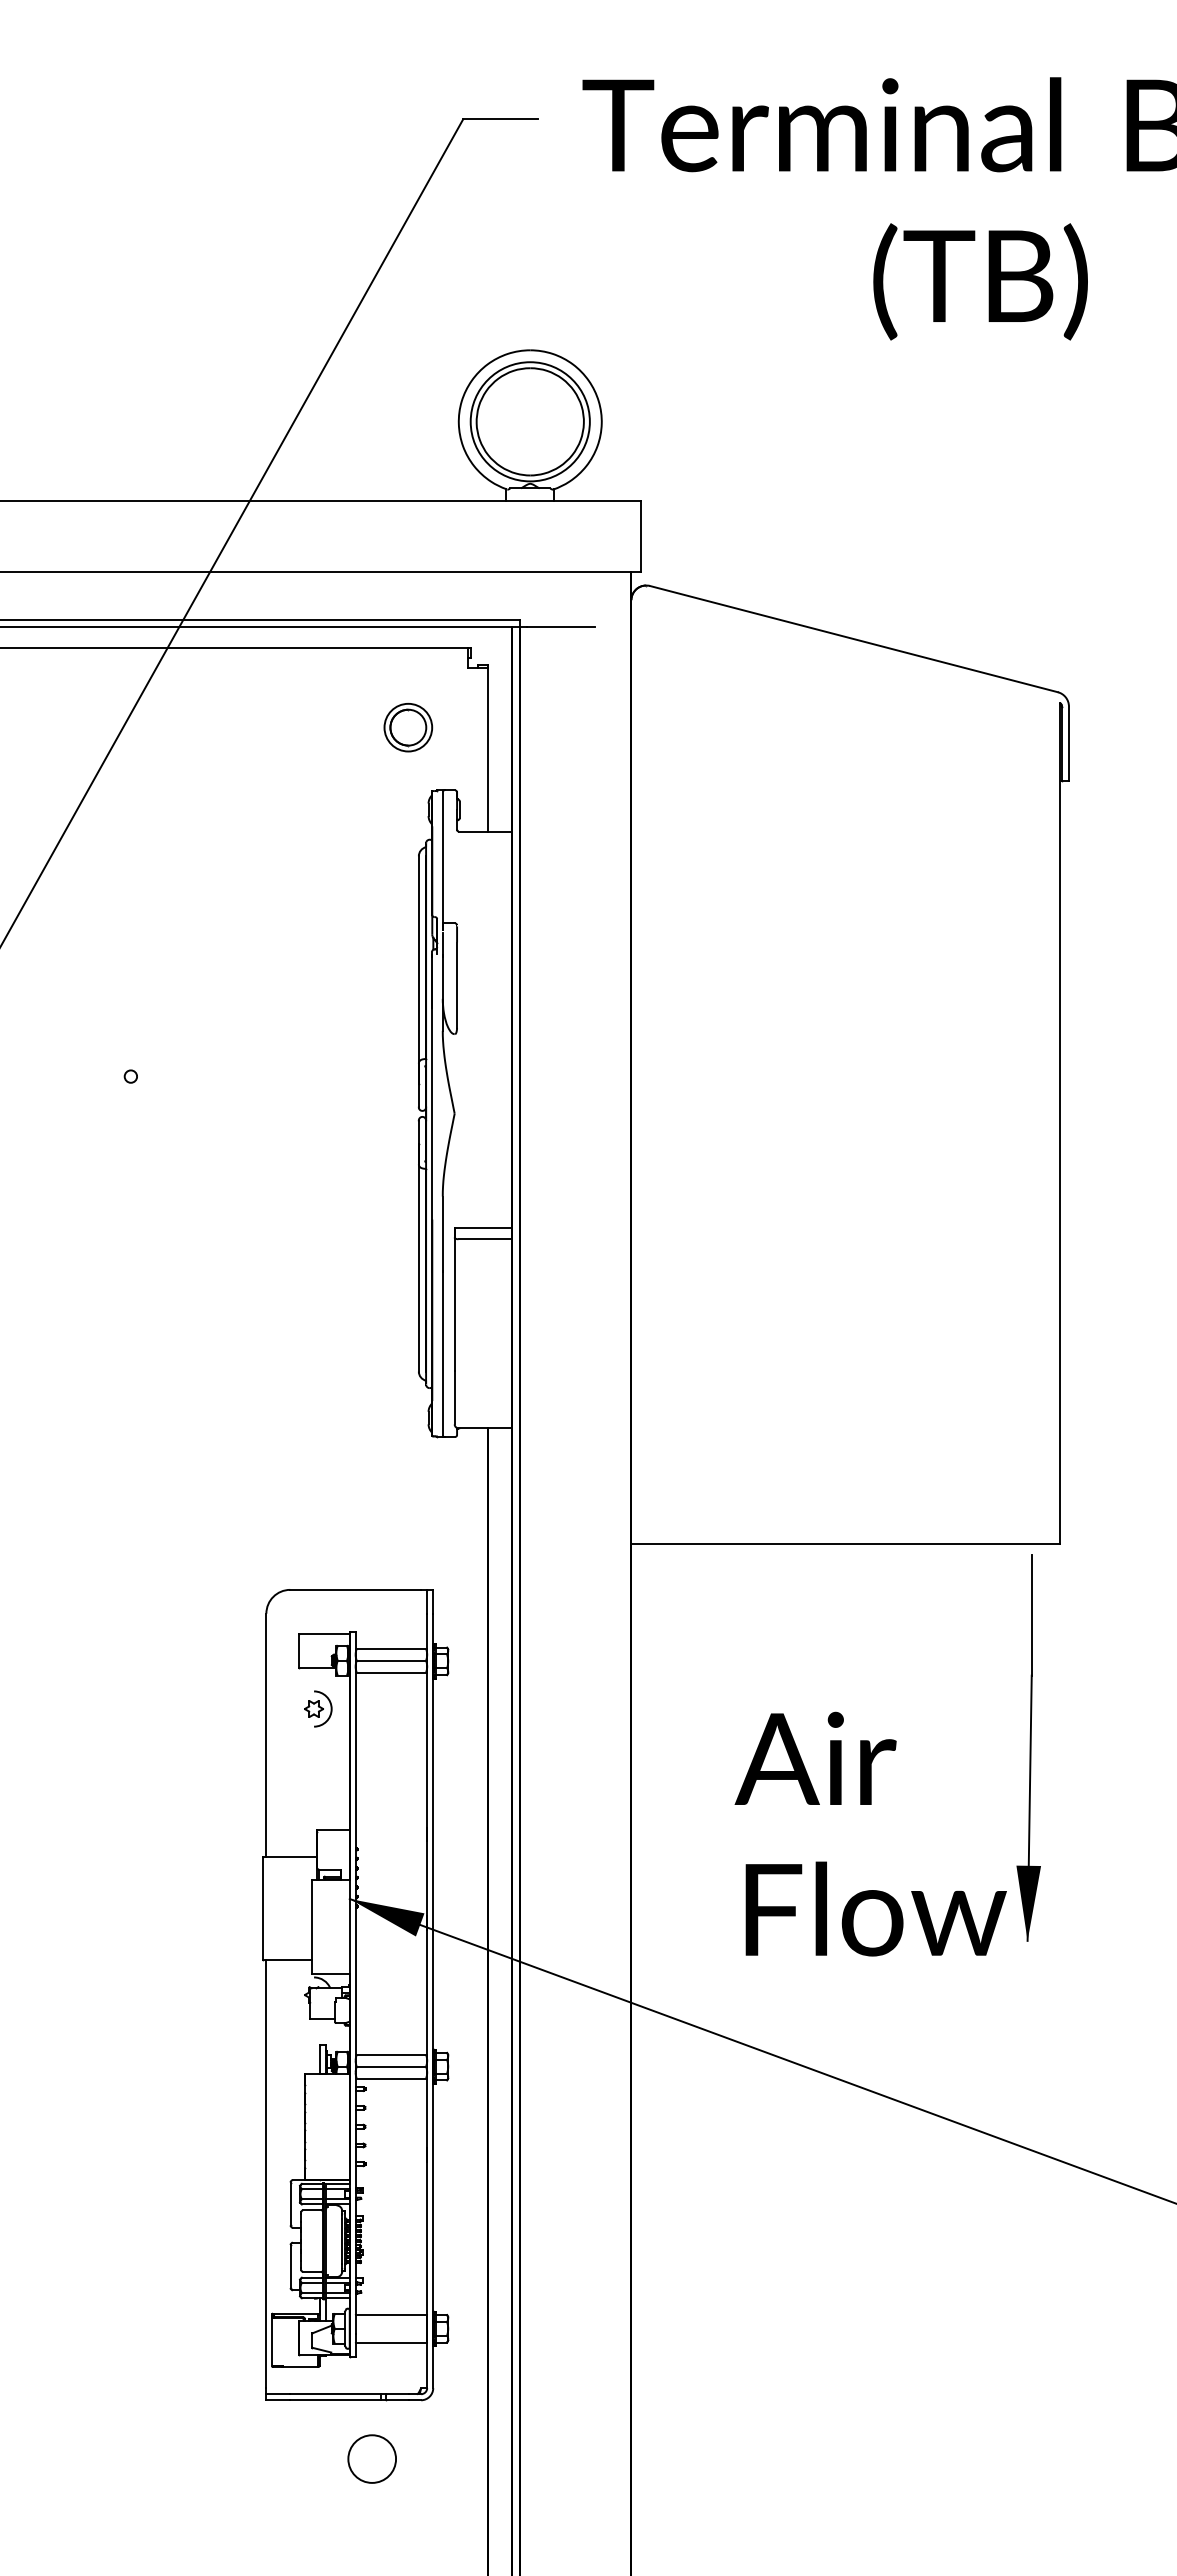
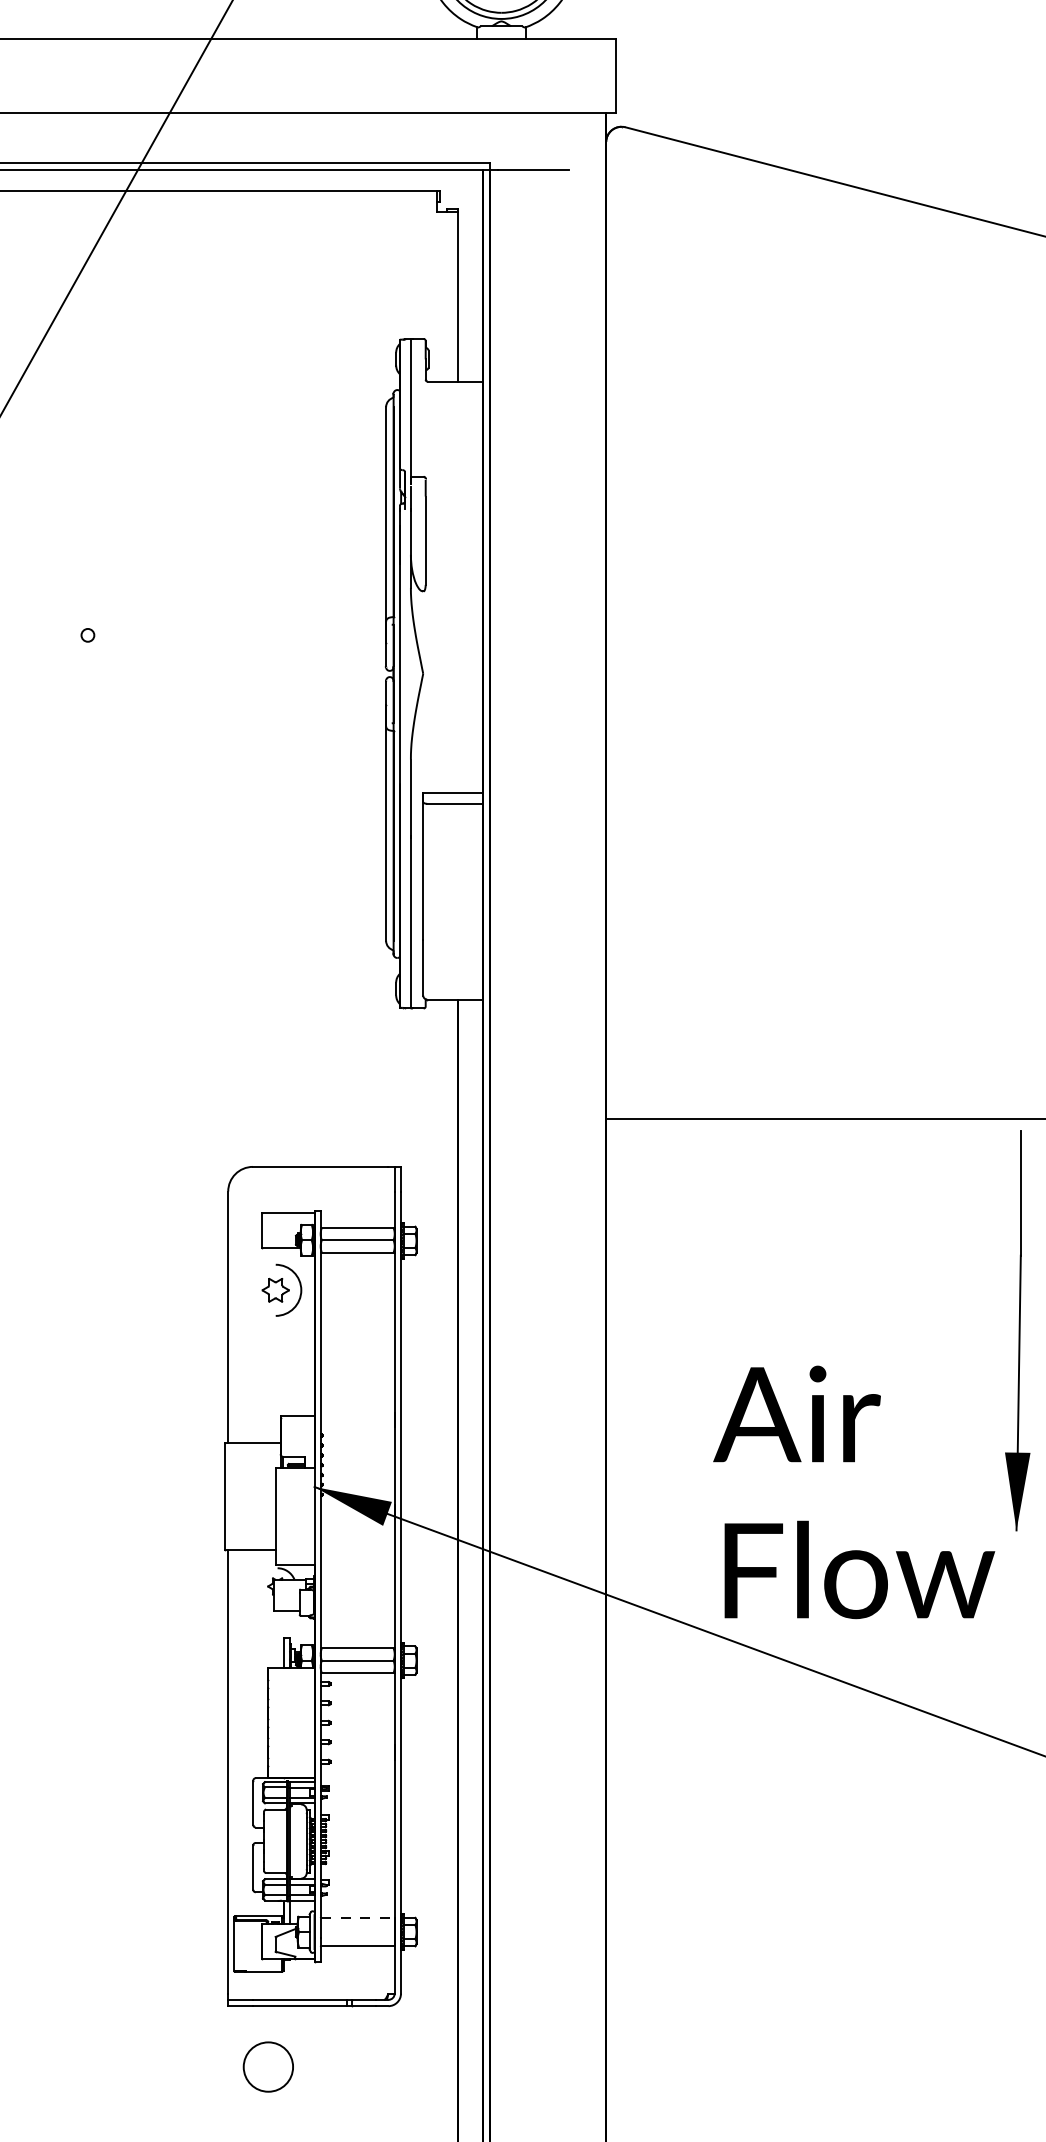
part: (408, 727) -> (375, 273), removed
part: (318, 1708) -> (282, 1289), size x1.4
text: (870, 1833) -> (853, 1491), moved
line: (391, 2315) -> (357, 1918), solid -> dashed
circle: (371, 2458) -> (267, 2066), moved

